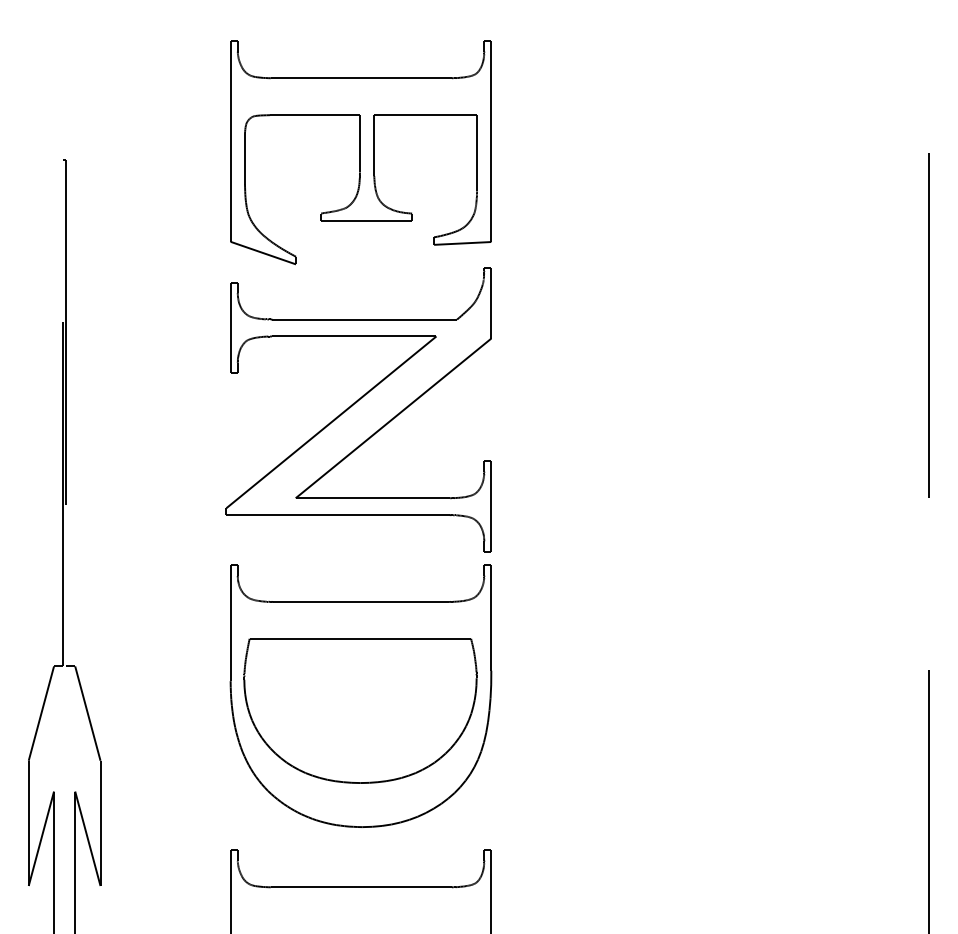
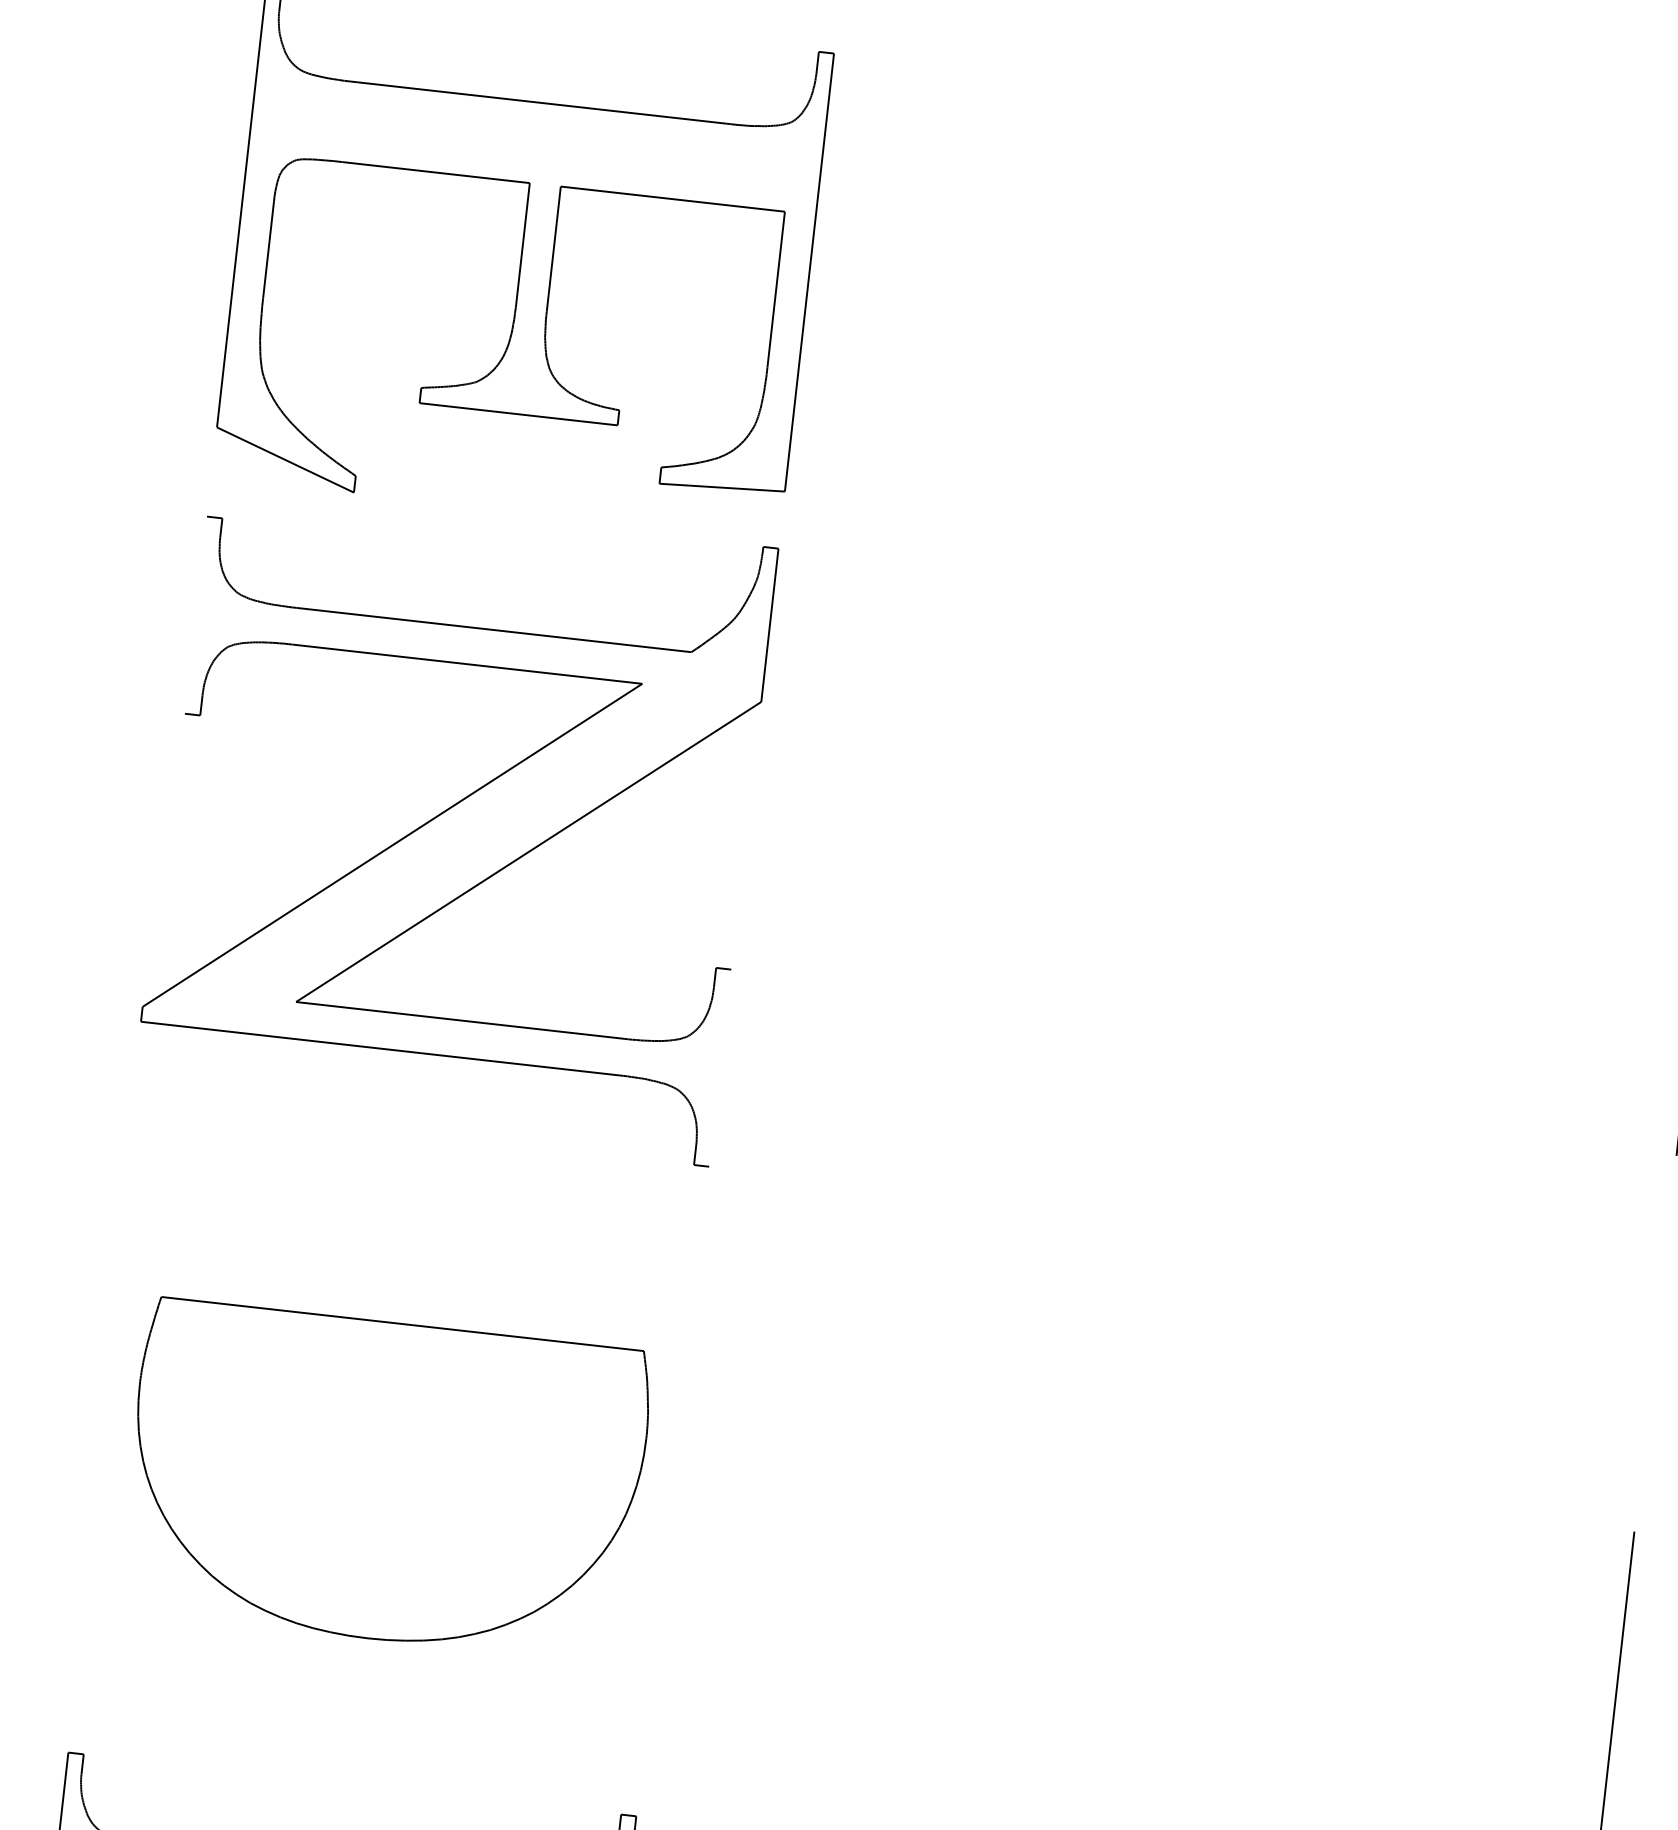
line: (230, 327) -> (195, 614), removed
line: (491, 506) -> (720, 1067), removed
part: (360, 695) -> (389, 1447), removed

